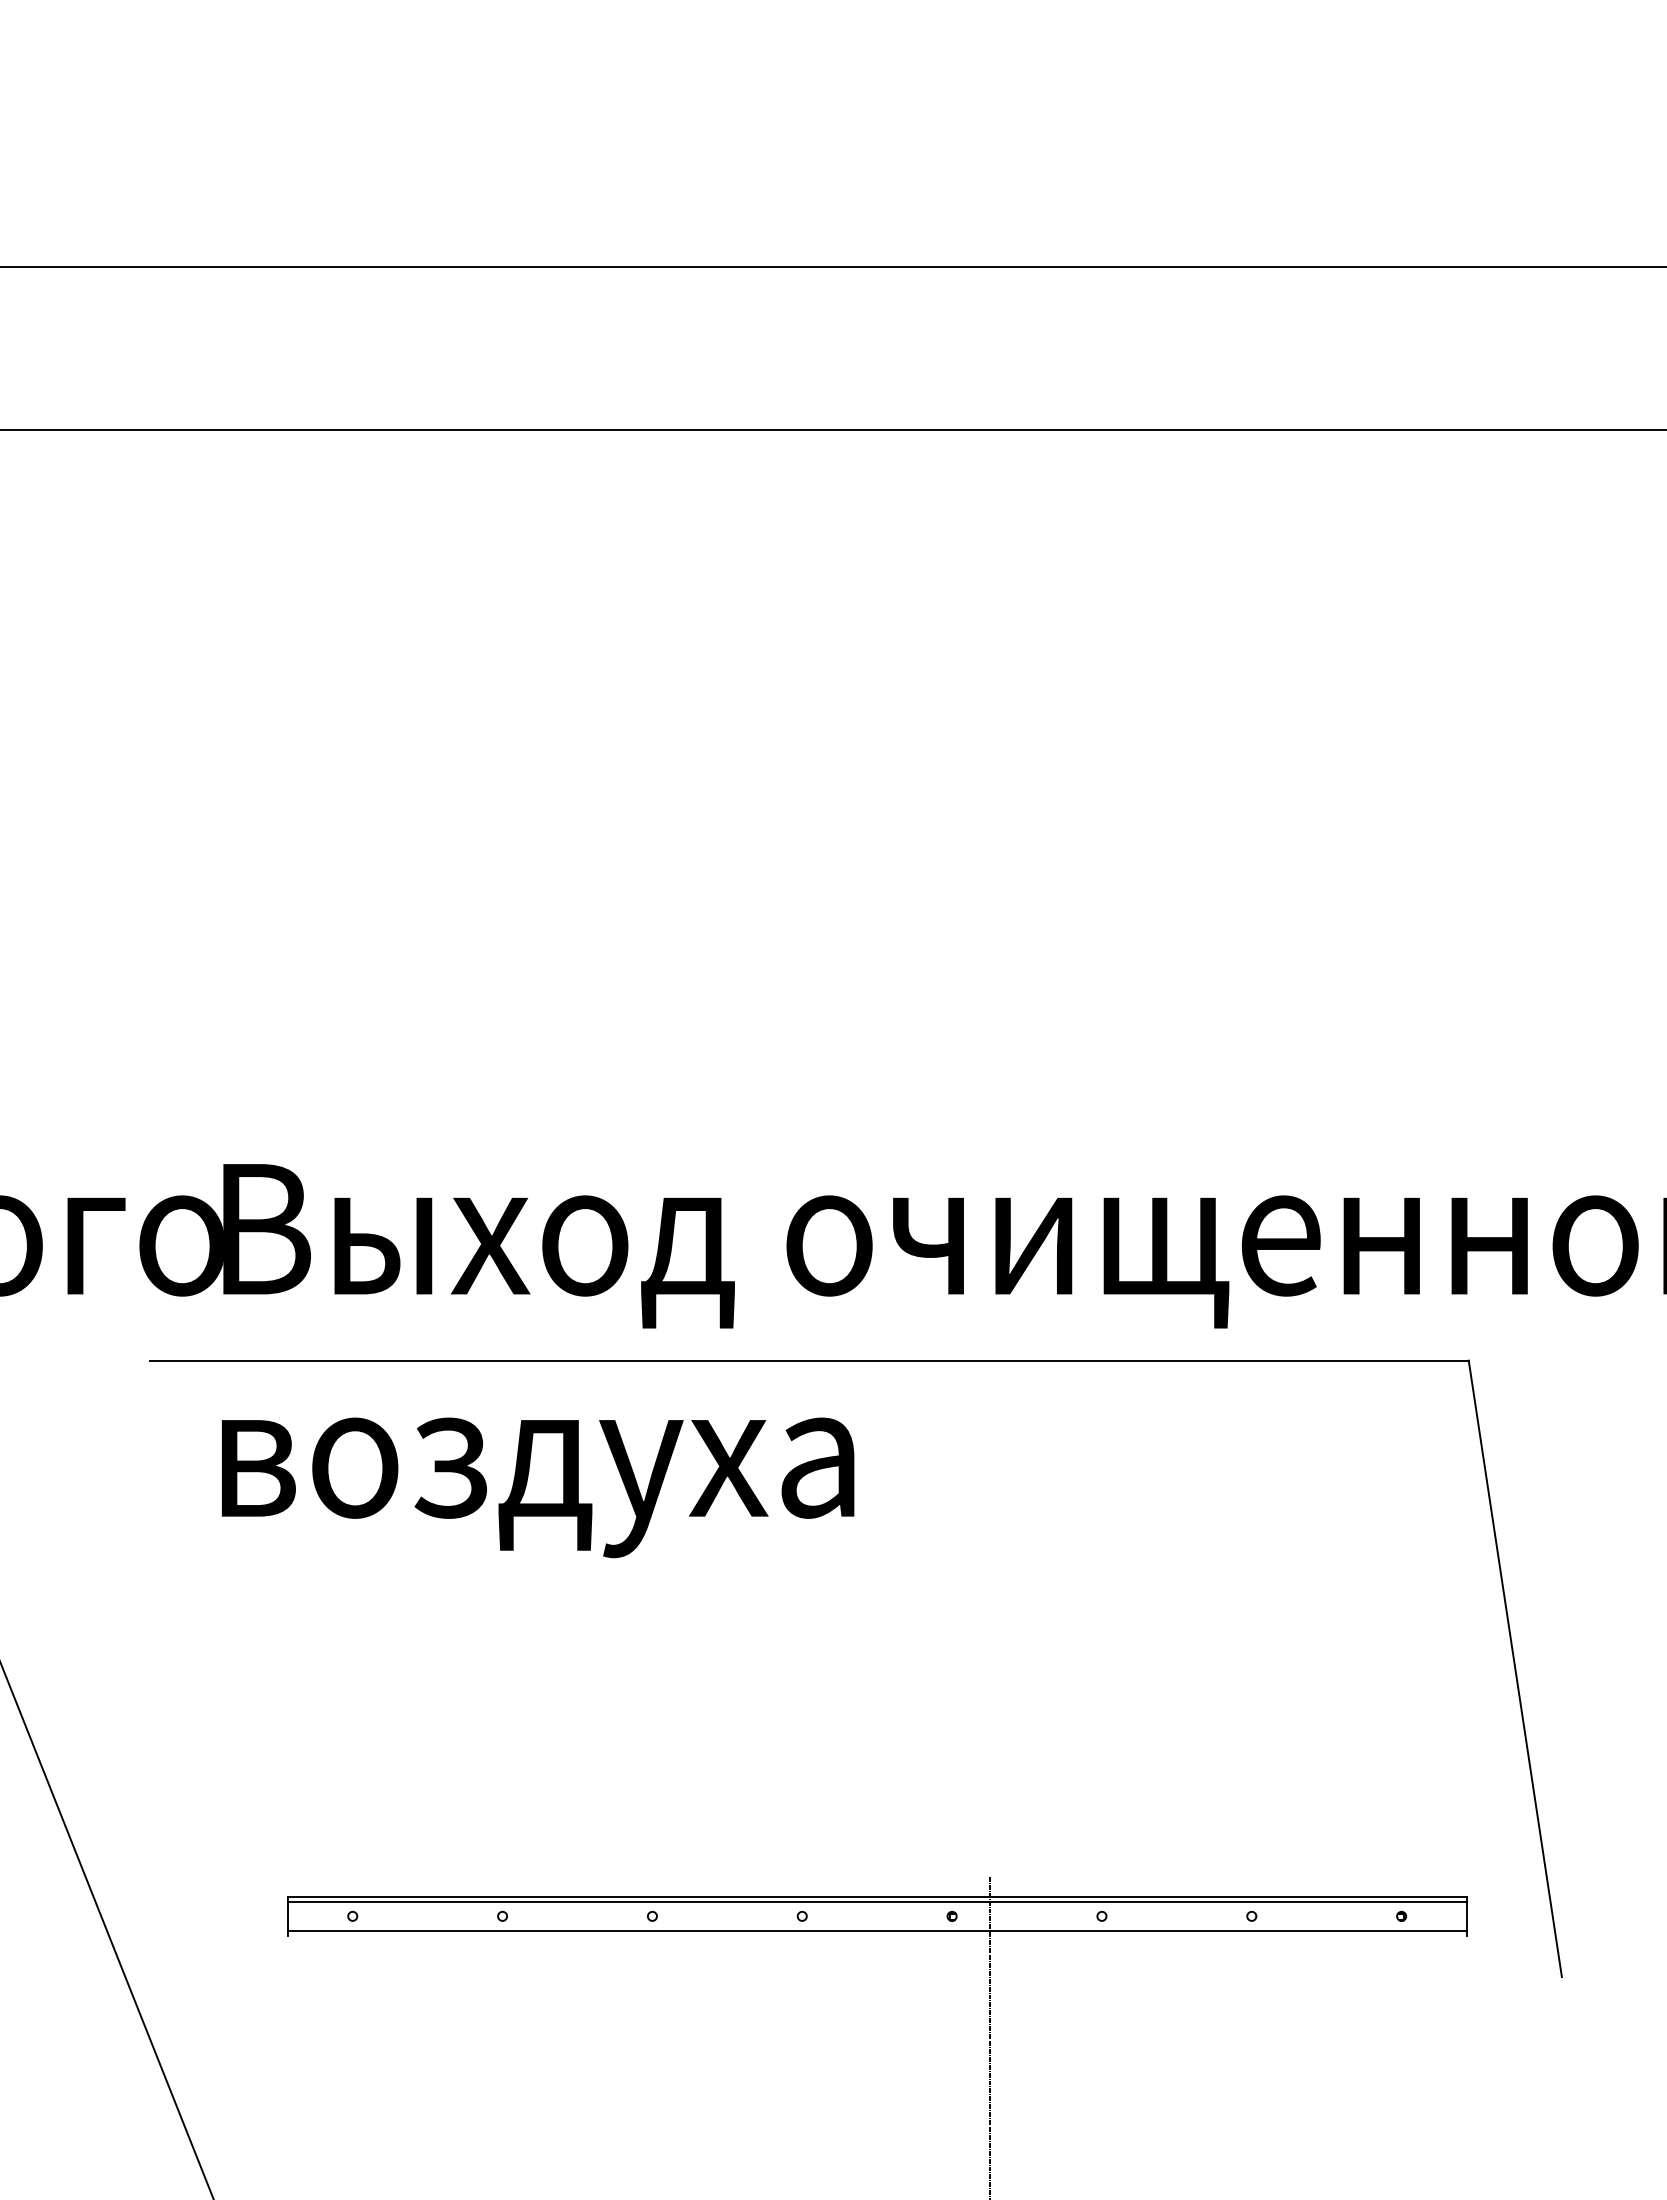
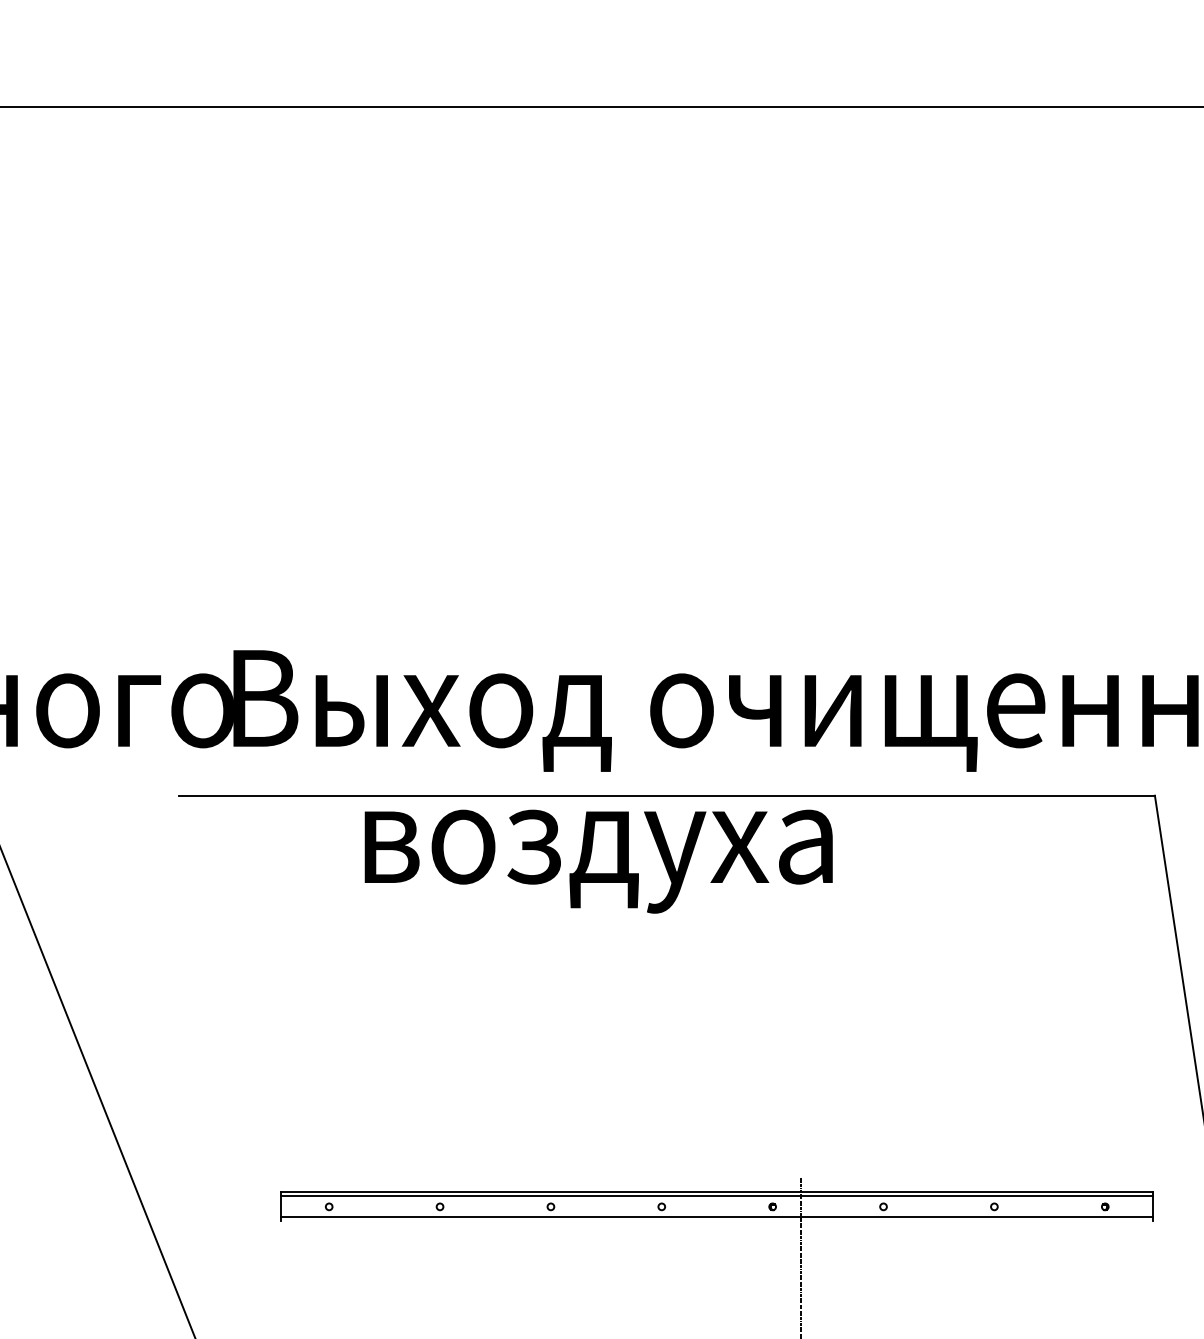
text: (538, 1487) -> (599, 861), moved

